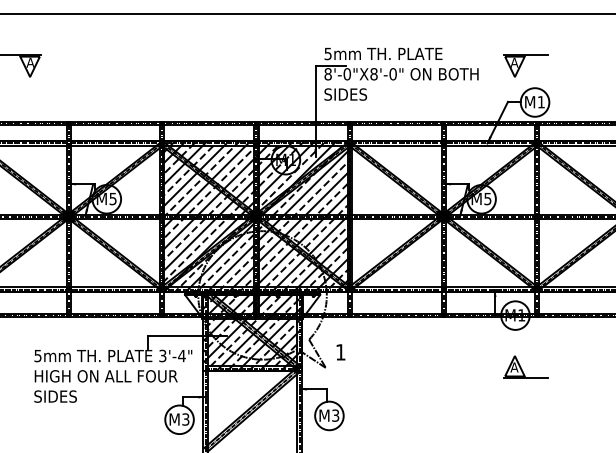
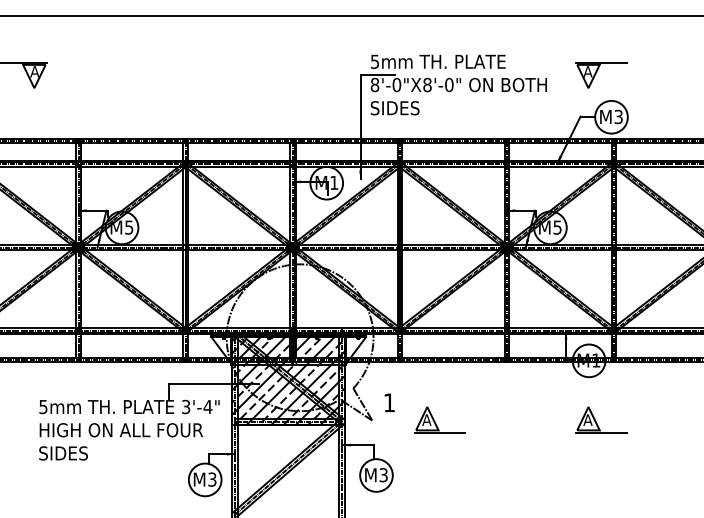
text: (540, 102) -> (617, 117), M1 -> M3
hatch: (255, 216) -> (291, 247), removed
part: (384, 366) -> (439, 419), added

